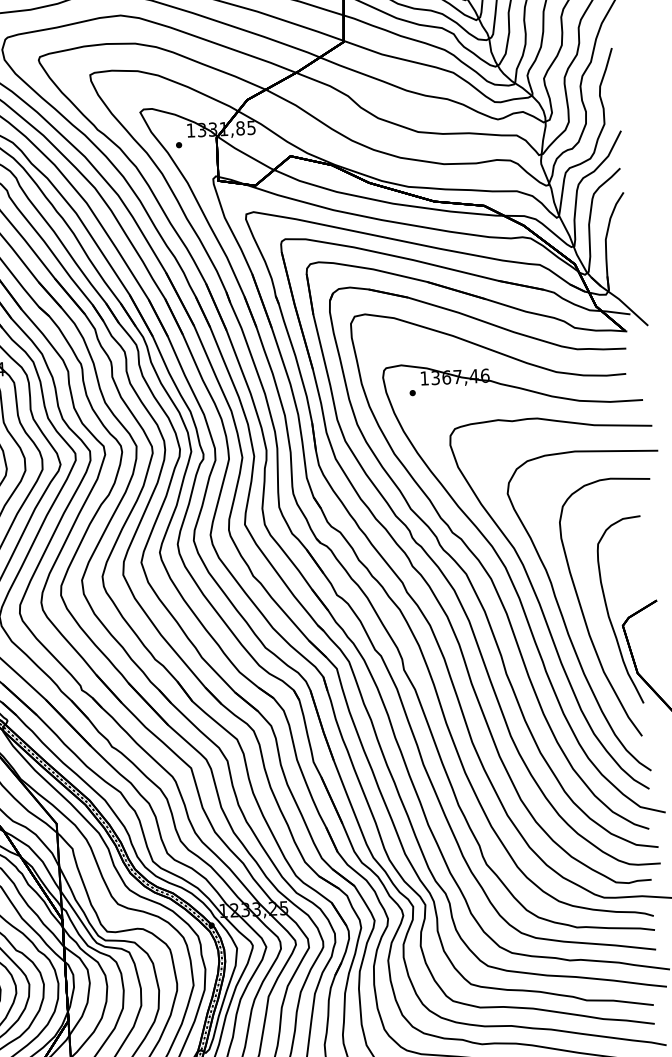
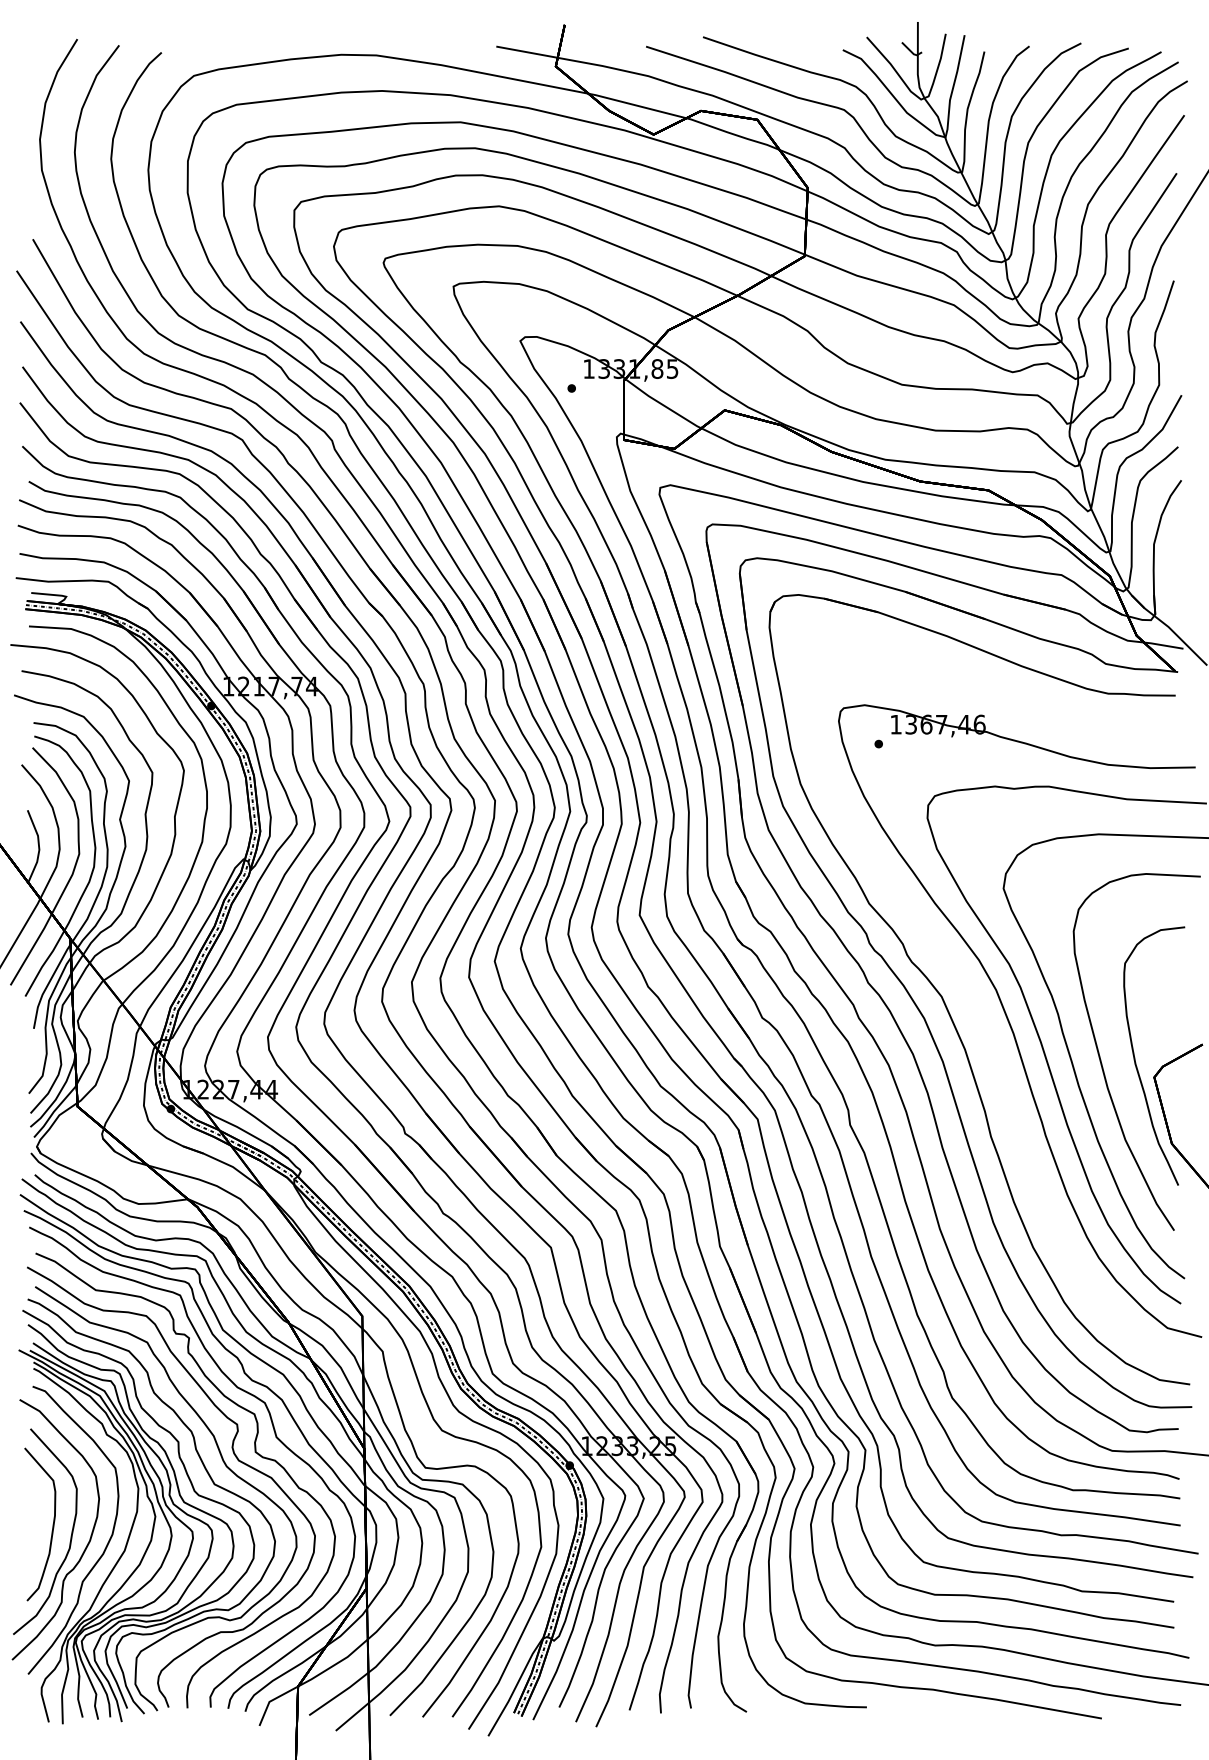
curve: (490, 577) -> (975, 1002), removed

